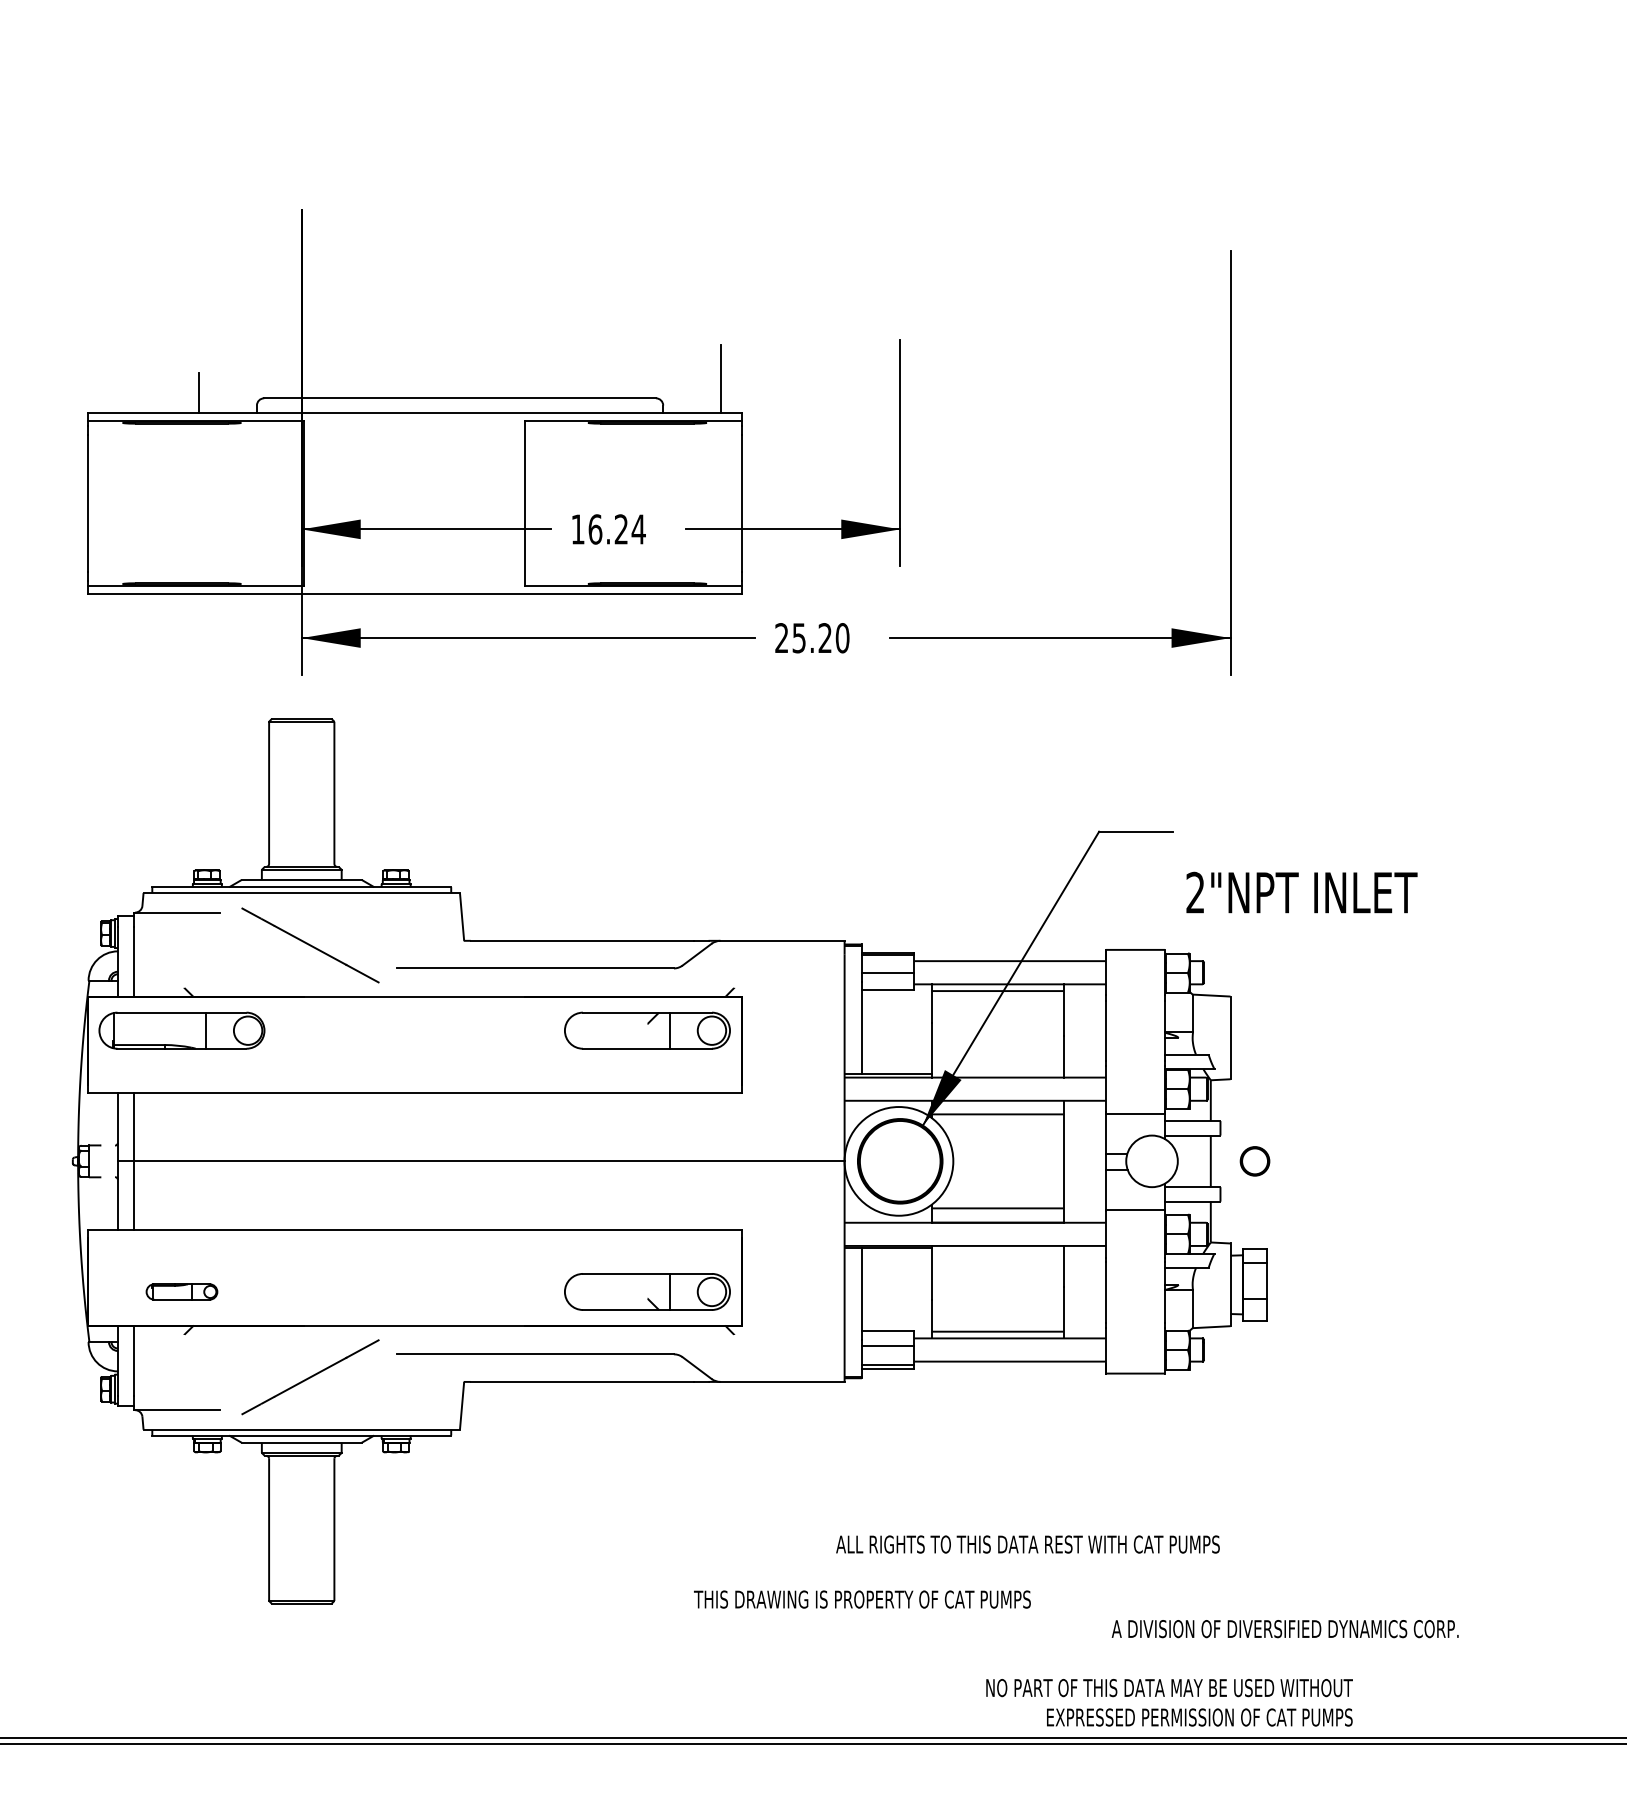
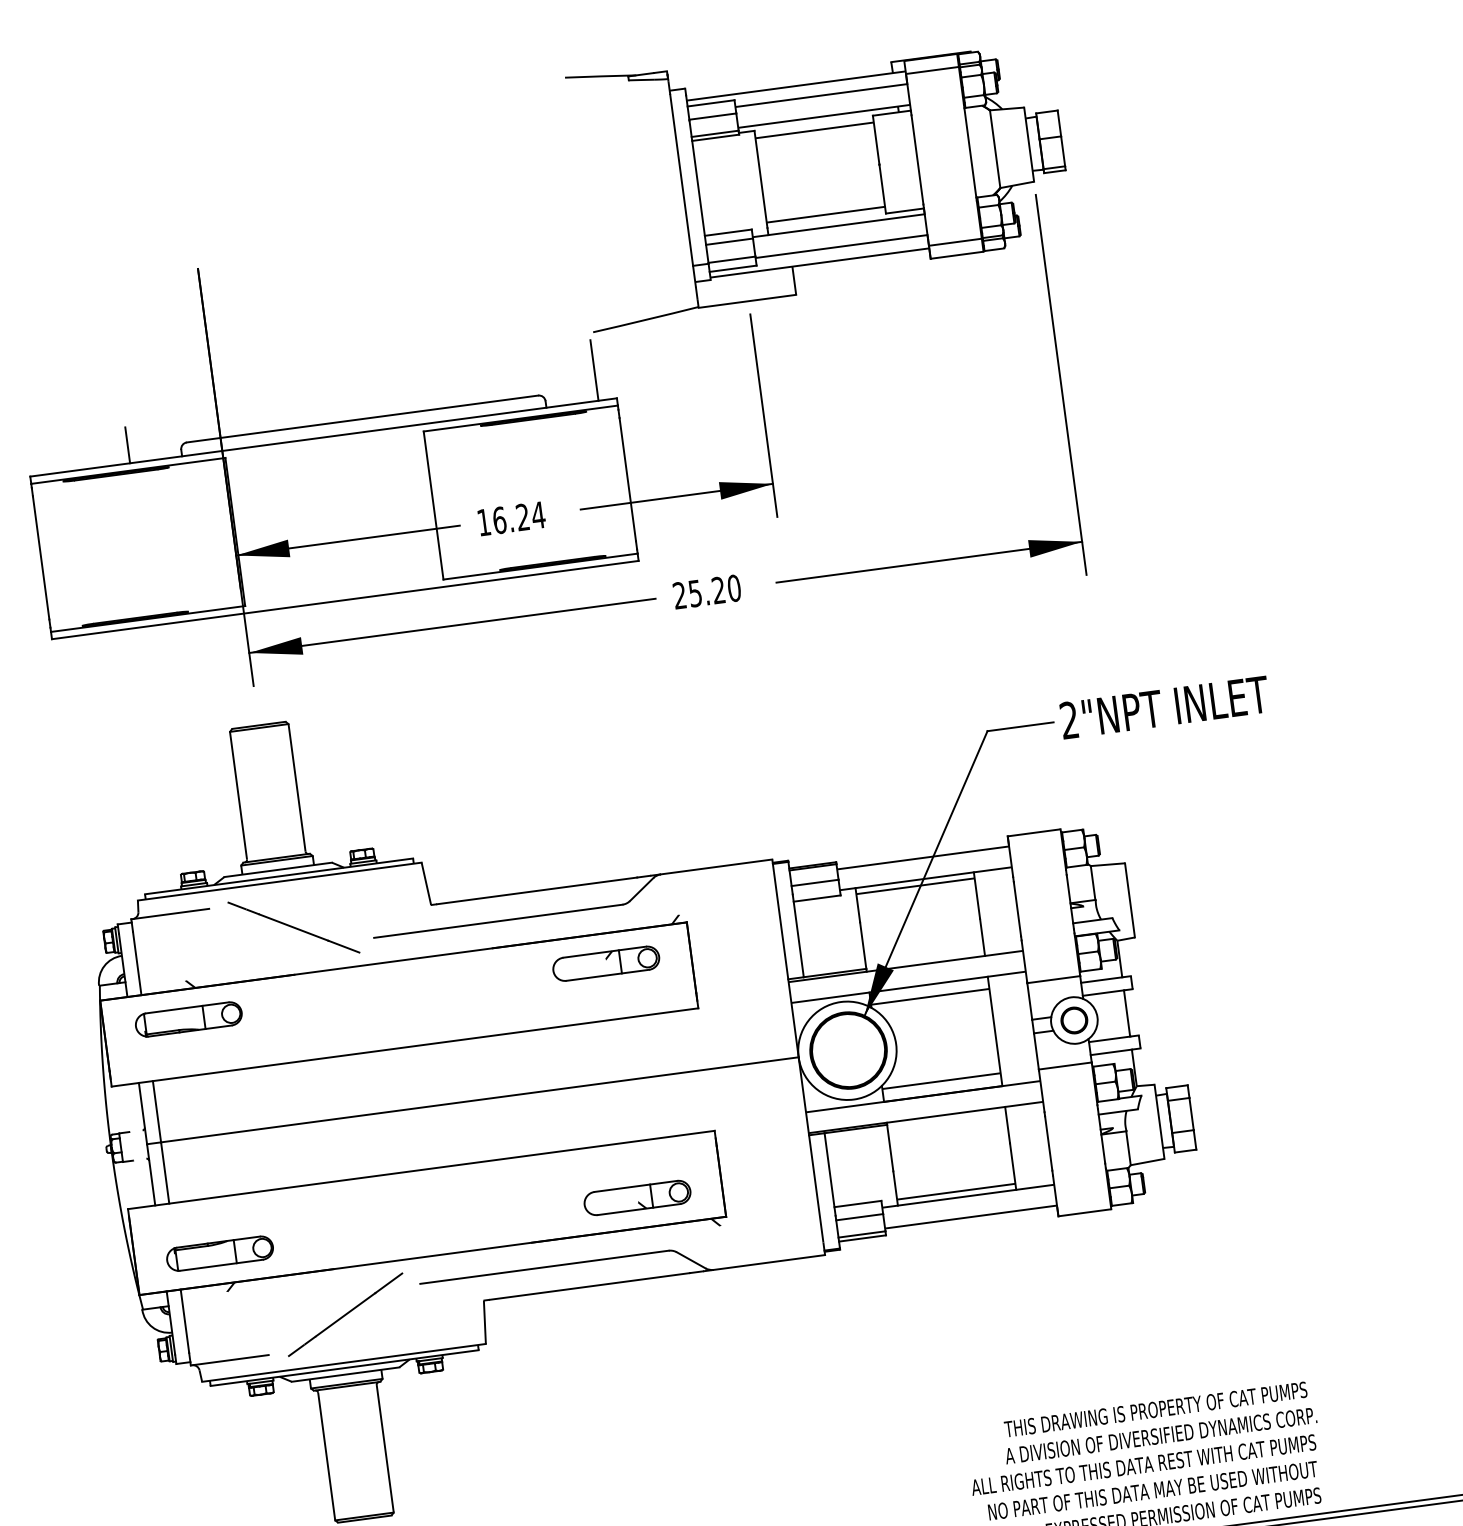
part: (996, 195) -> (819, 172), added
text: (1301, 892) -> (1164, 707), moved
part: (181, 1030) -> (188, 1019), size x0.71
part: (647, 1030) -> (606, 963), size x0.71
part: (1254, 1161) -> (1073, 1020), moved
part: (181, 1291) -> (219, 1253), size x1.67
part: (647, 1291) -> (637, 1197), size x0.71
text: (1027, 1544) -> (1143, 1465), moved
text: (862, 1599) -> (1155, 1409), moved
text: (1284, 1629) -> (1160, 1436), moved

